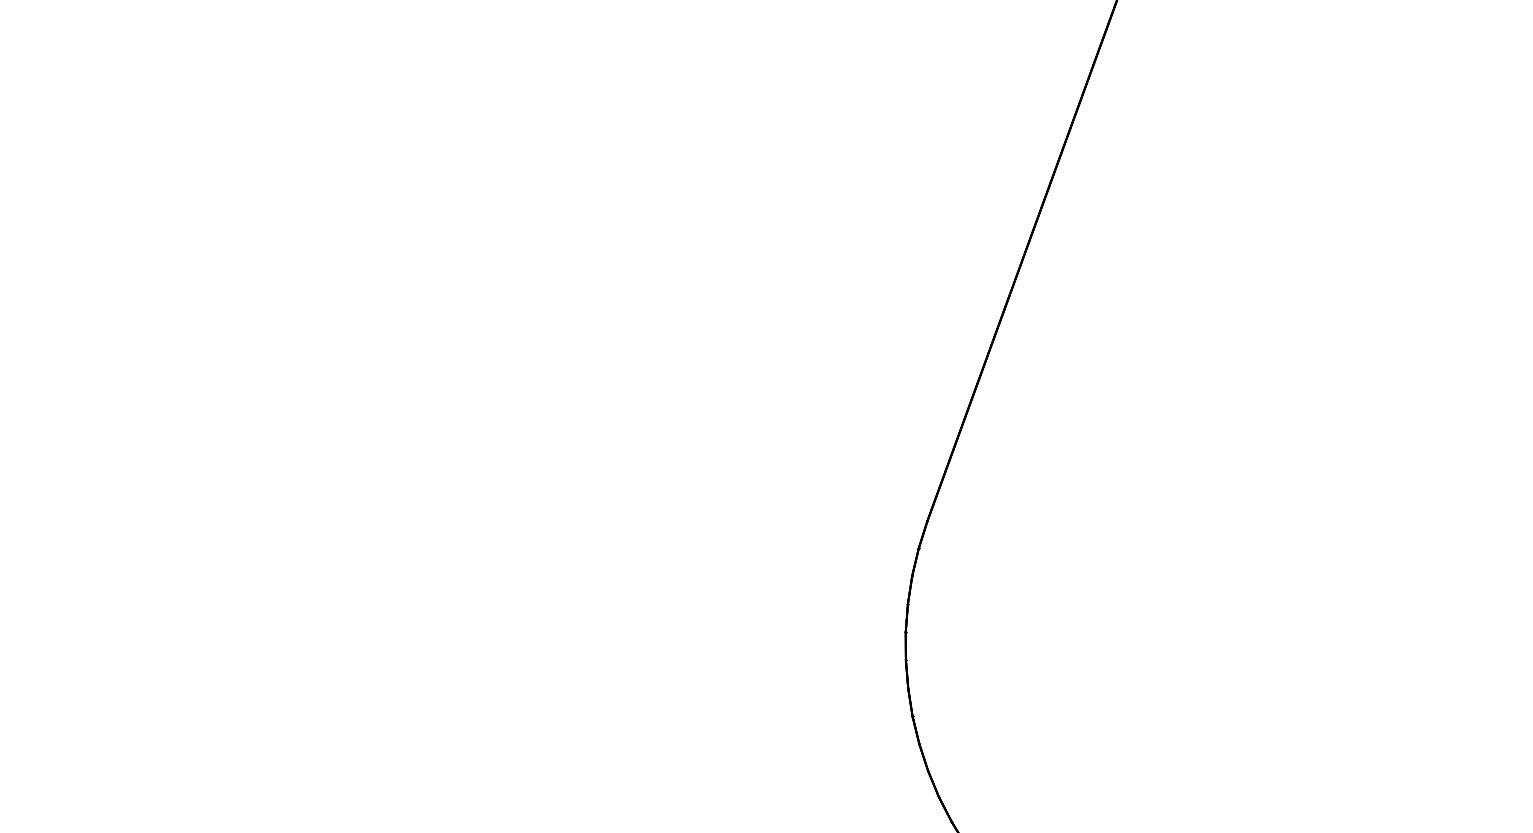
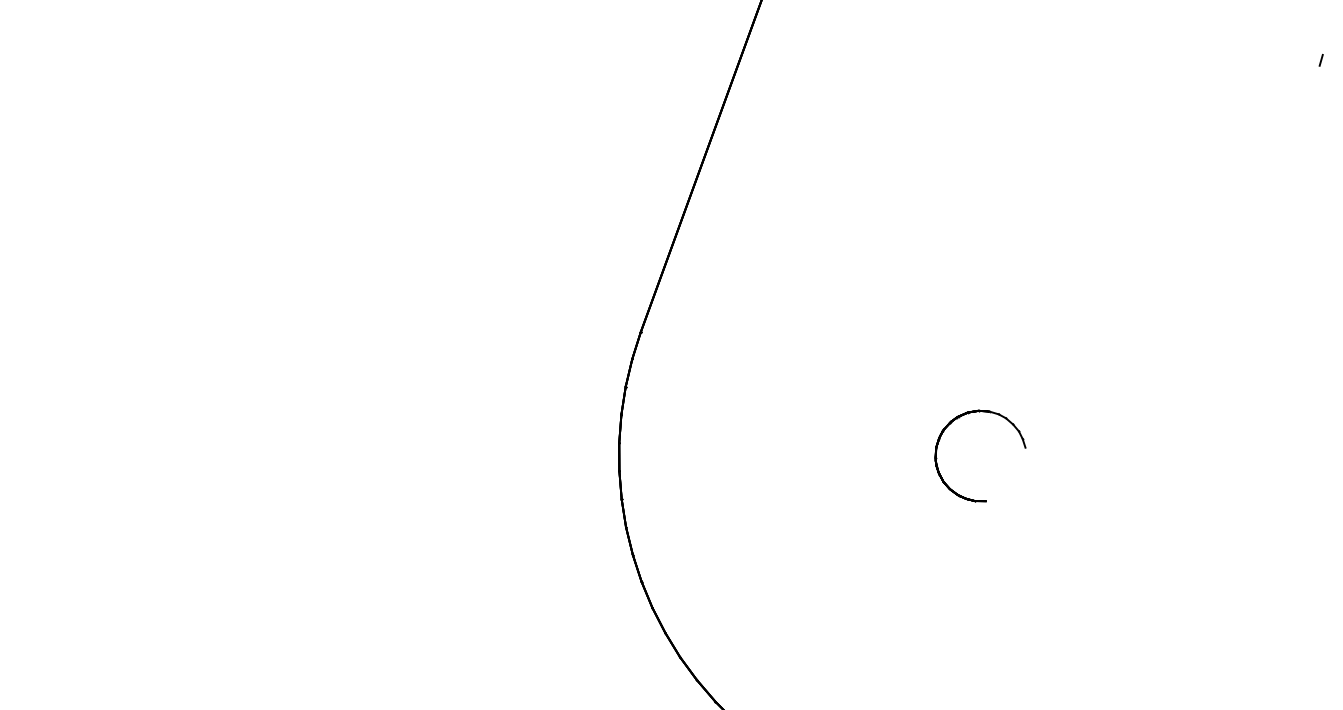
part: (1227, 628) -> (940, 439), added

